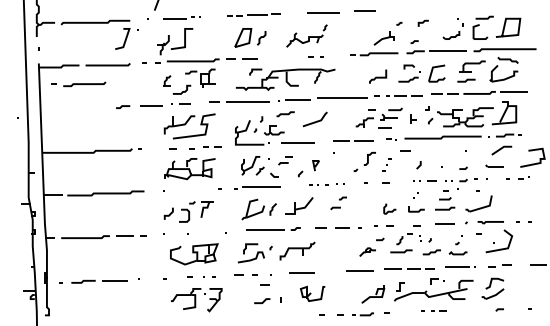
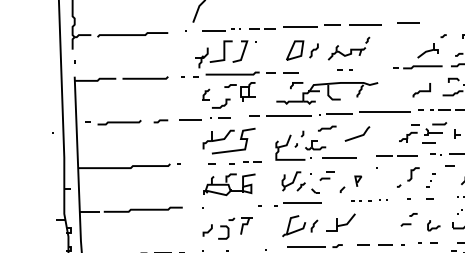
part: (253, 14) -> (294, 26), size x1.67
part: (250, 37) -> (302, 50), moved
part: (126, 38) -> (244, 51), moved
line: (313, 56) -> (342, 69), moved
part: (78, 84) -> (113, 122), moved
part: (338, 203) -> (408, 219), moved

